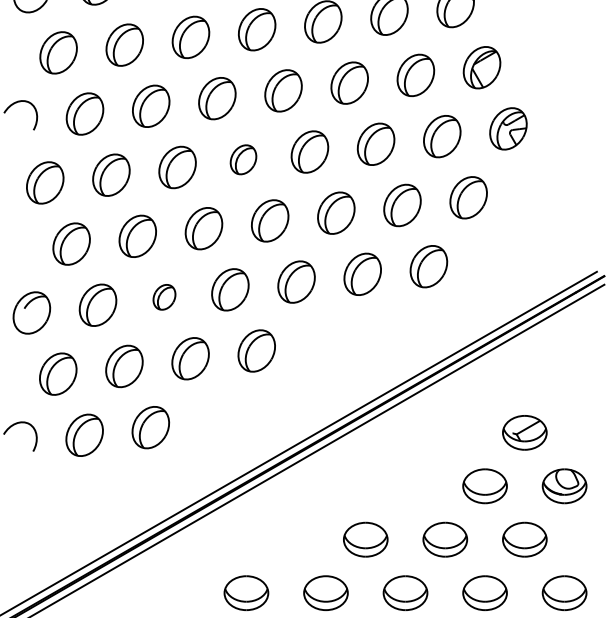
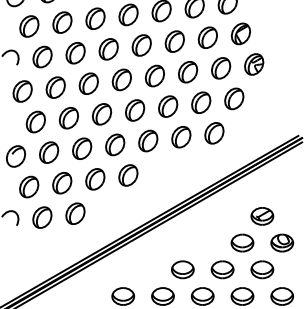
part: (242, 158) -> (121, 79), size x1.43
part: (164, 296) -> (82, 148), size x1.67

